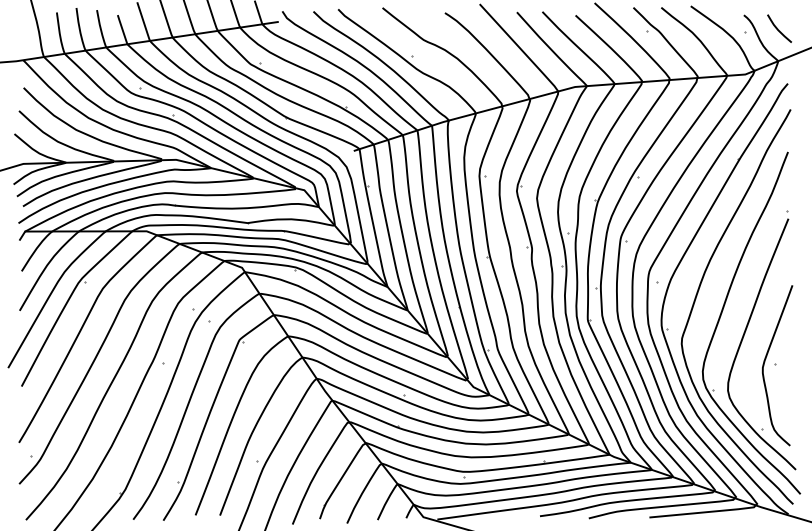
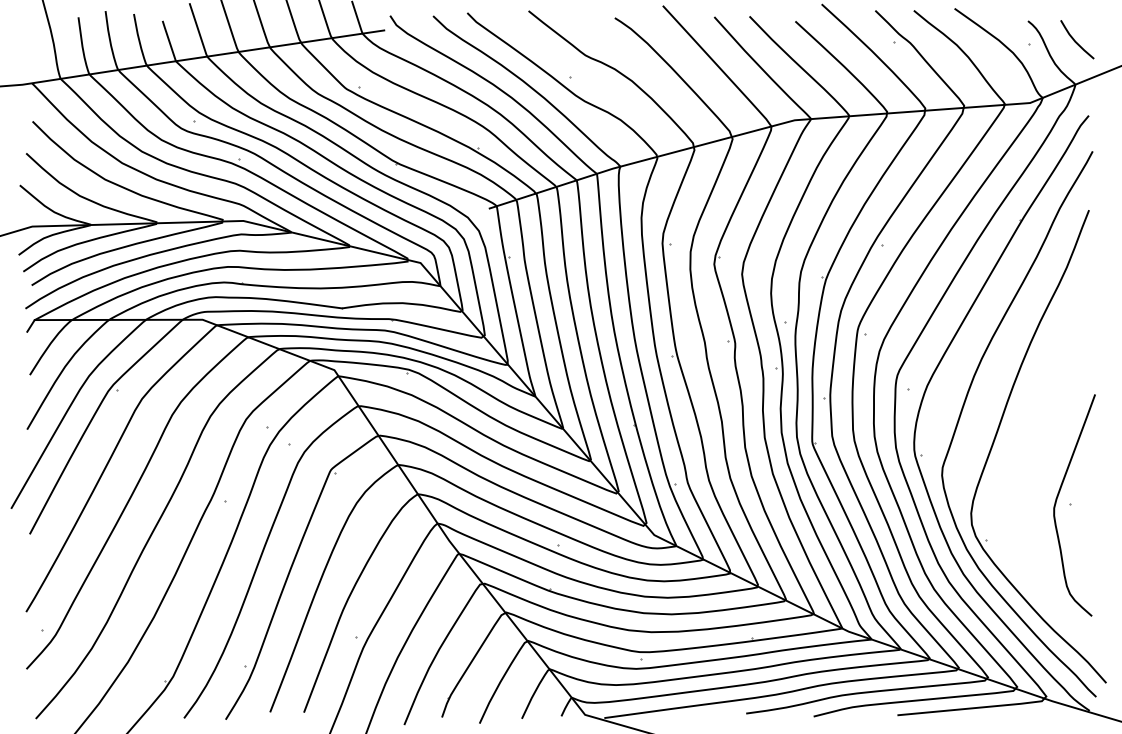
part: (745, 333) -> (1030, 460), removed

